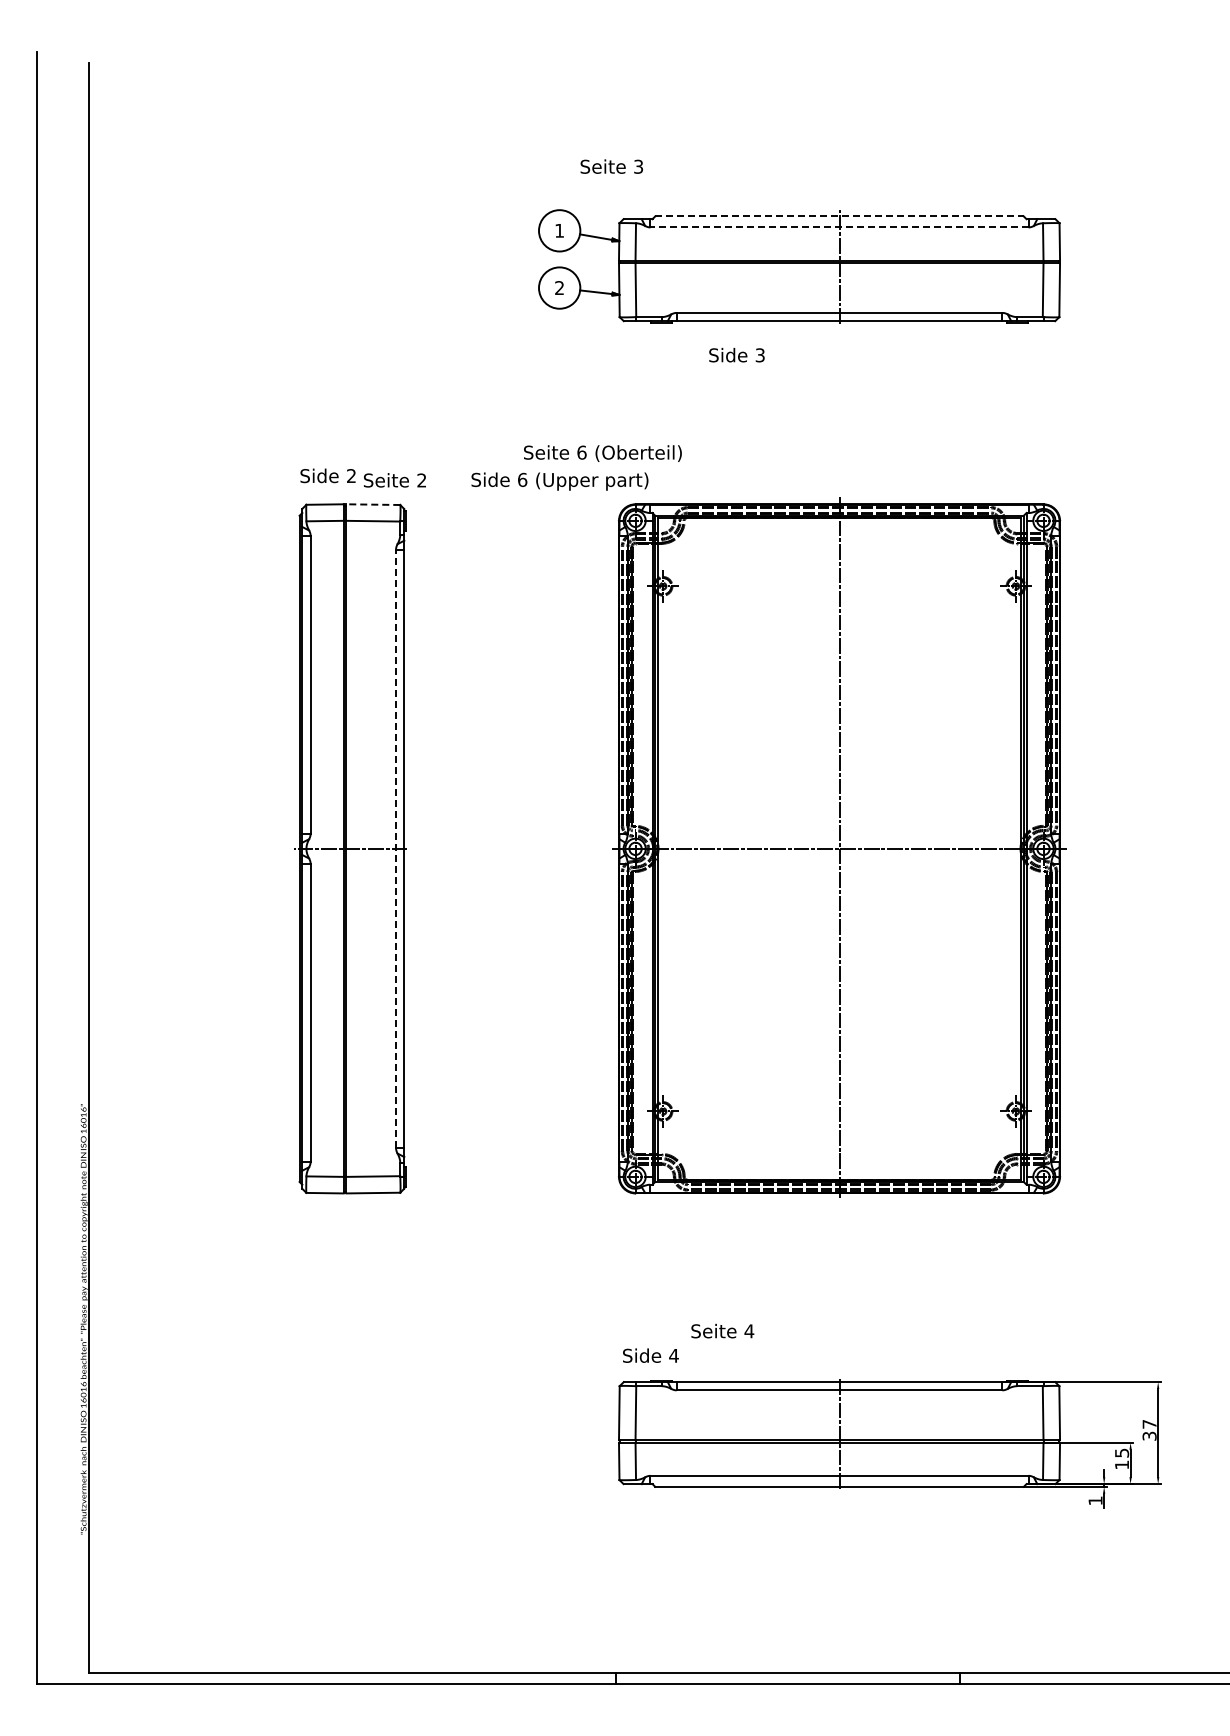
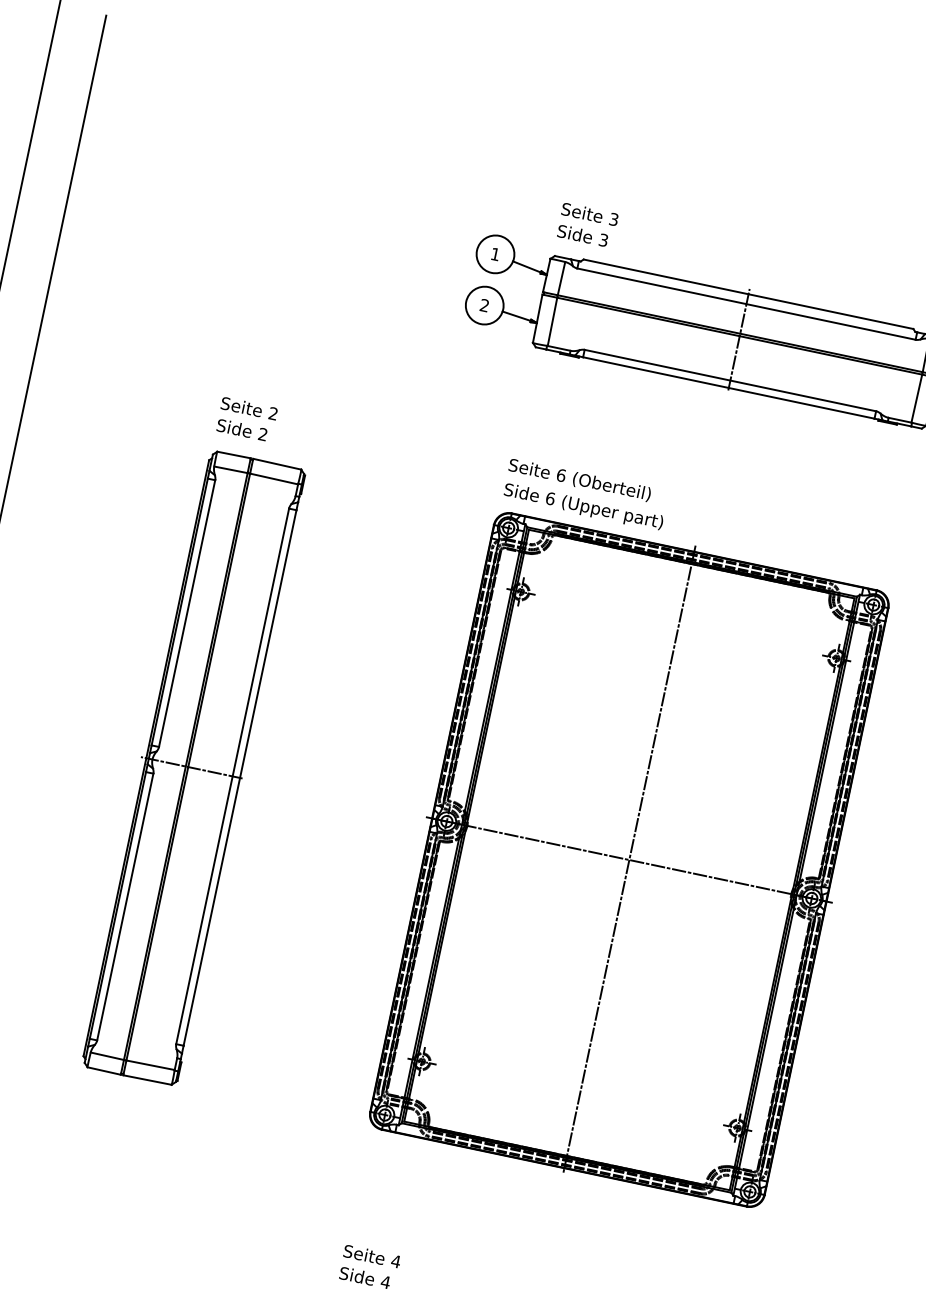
text: (611, 166) -> (589, 214), moved
line: (840, 216) -> (749, 294), dashed -> solid
line: (839, 227) -> (746, 304), dashed -> solid
text: (736, 355) -> (582, 235), moved
text: (602, 453) -> (579, 480), moved
text: (394, 480) -> (248, 408), moved
text: (559, 481) -> (583, 507), moved
line: (373, 504) -> (277, 464), dashed -> solid
line: (396, 848) -> (233, 776), dashed -> solid
text: (722, 1330) -> (372, 1255), moved

